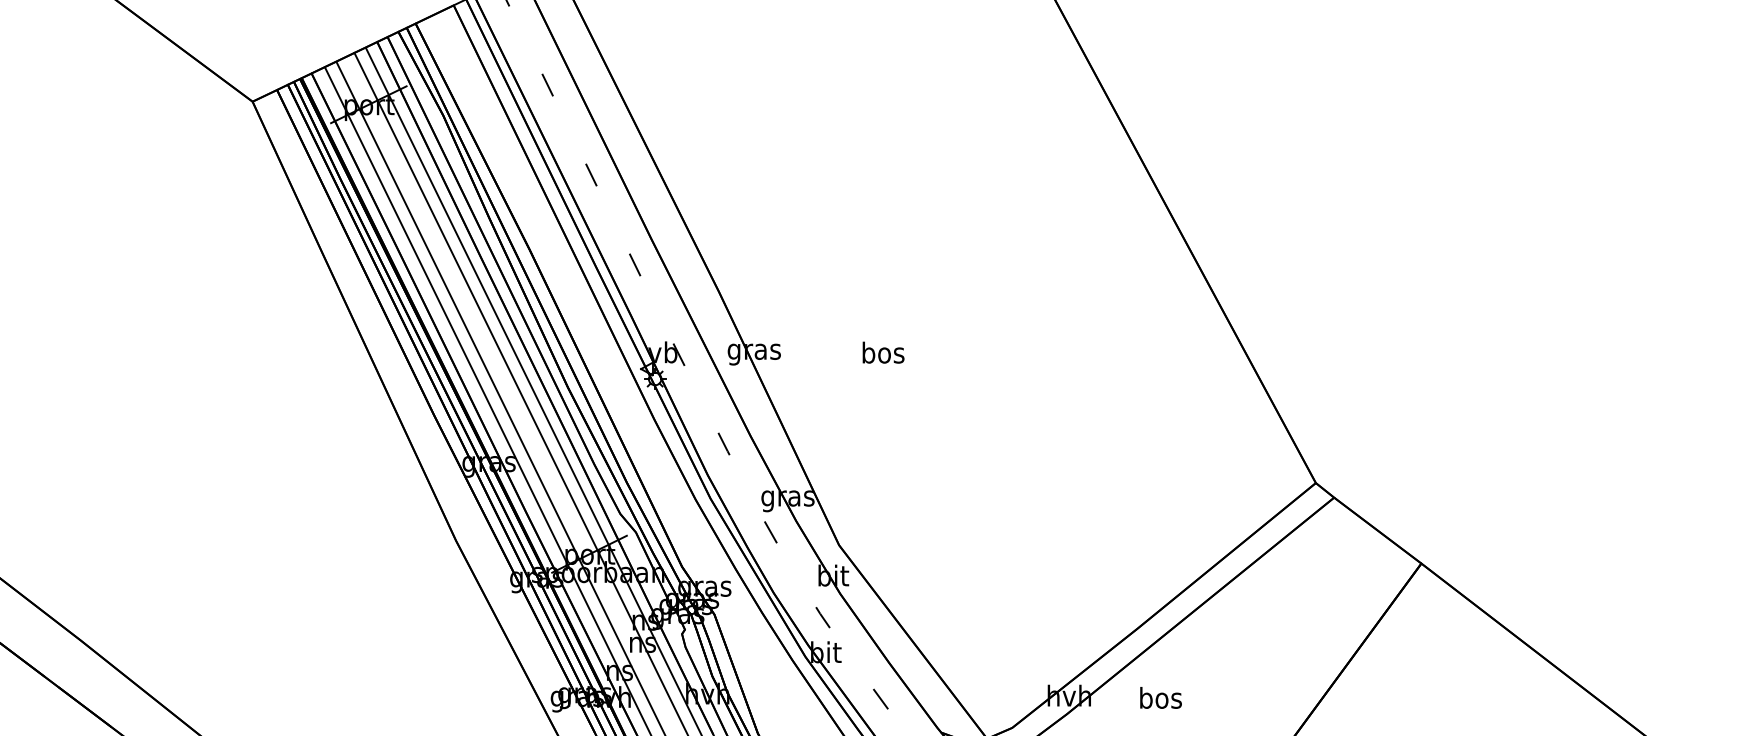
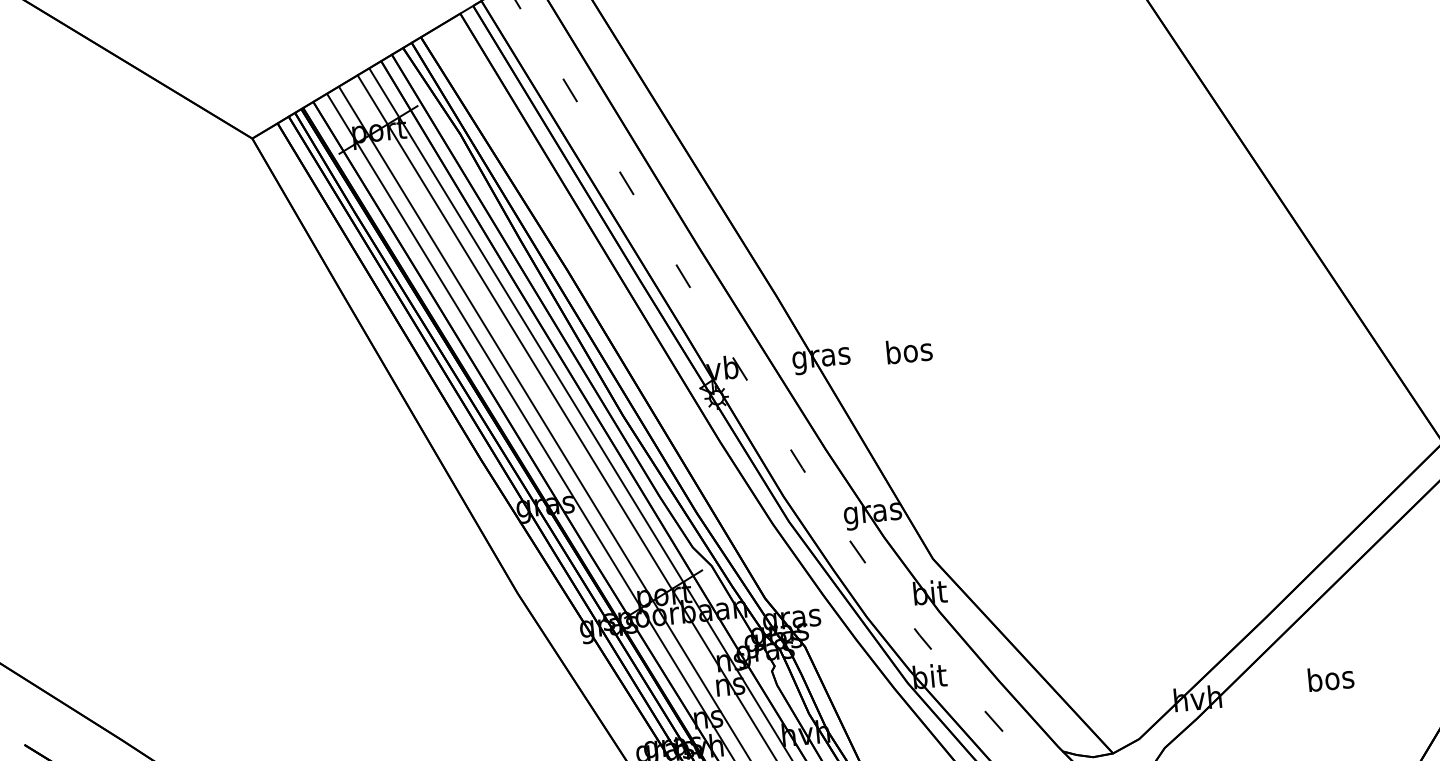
text: (883, 352) -> (909, 350), moved
text: (1160, 697) -> (1330, 677), moved

